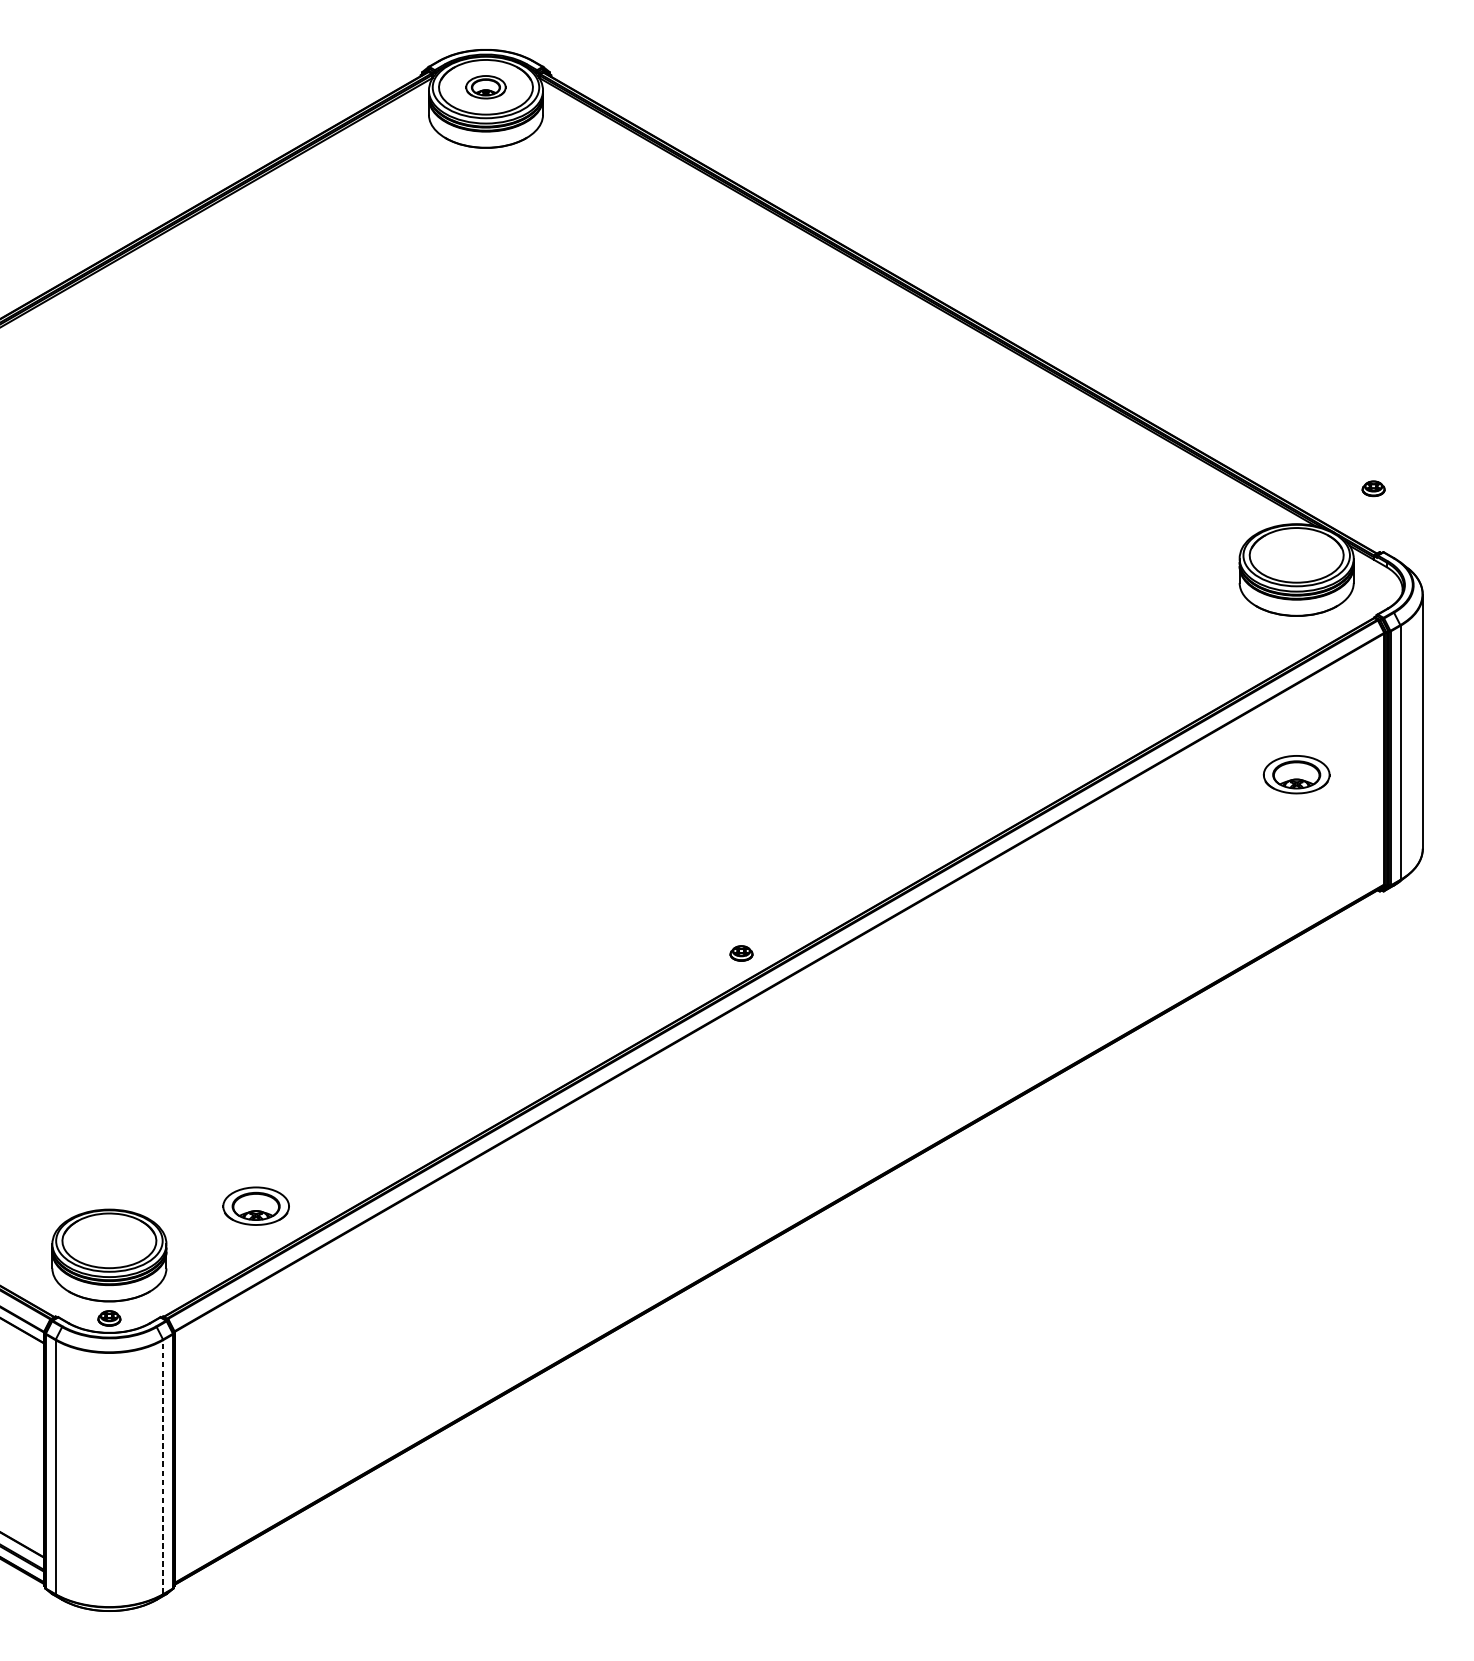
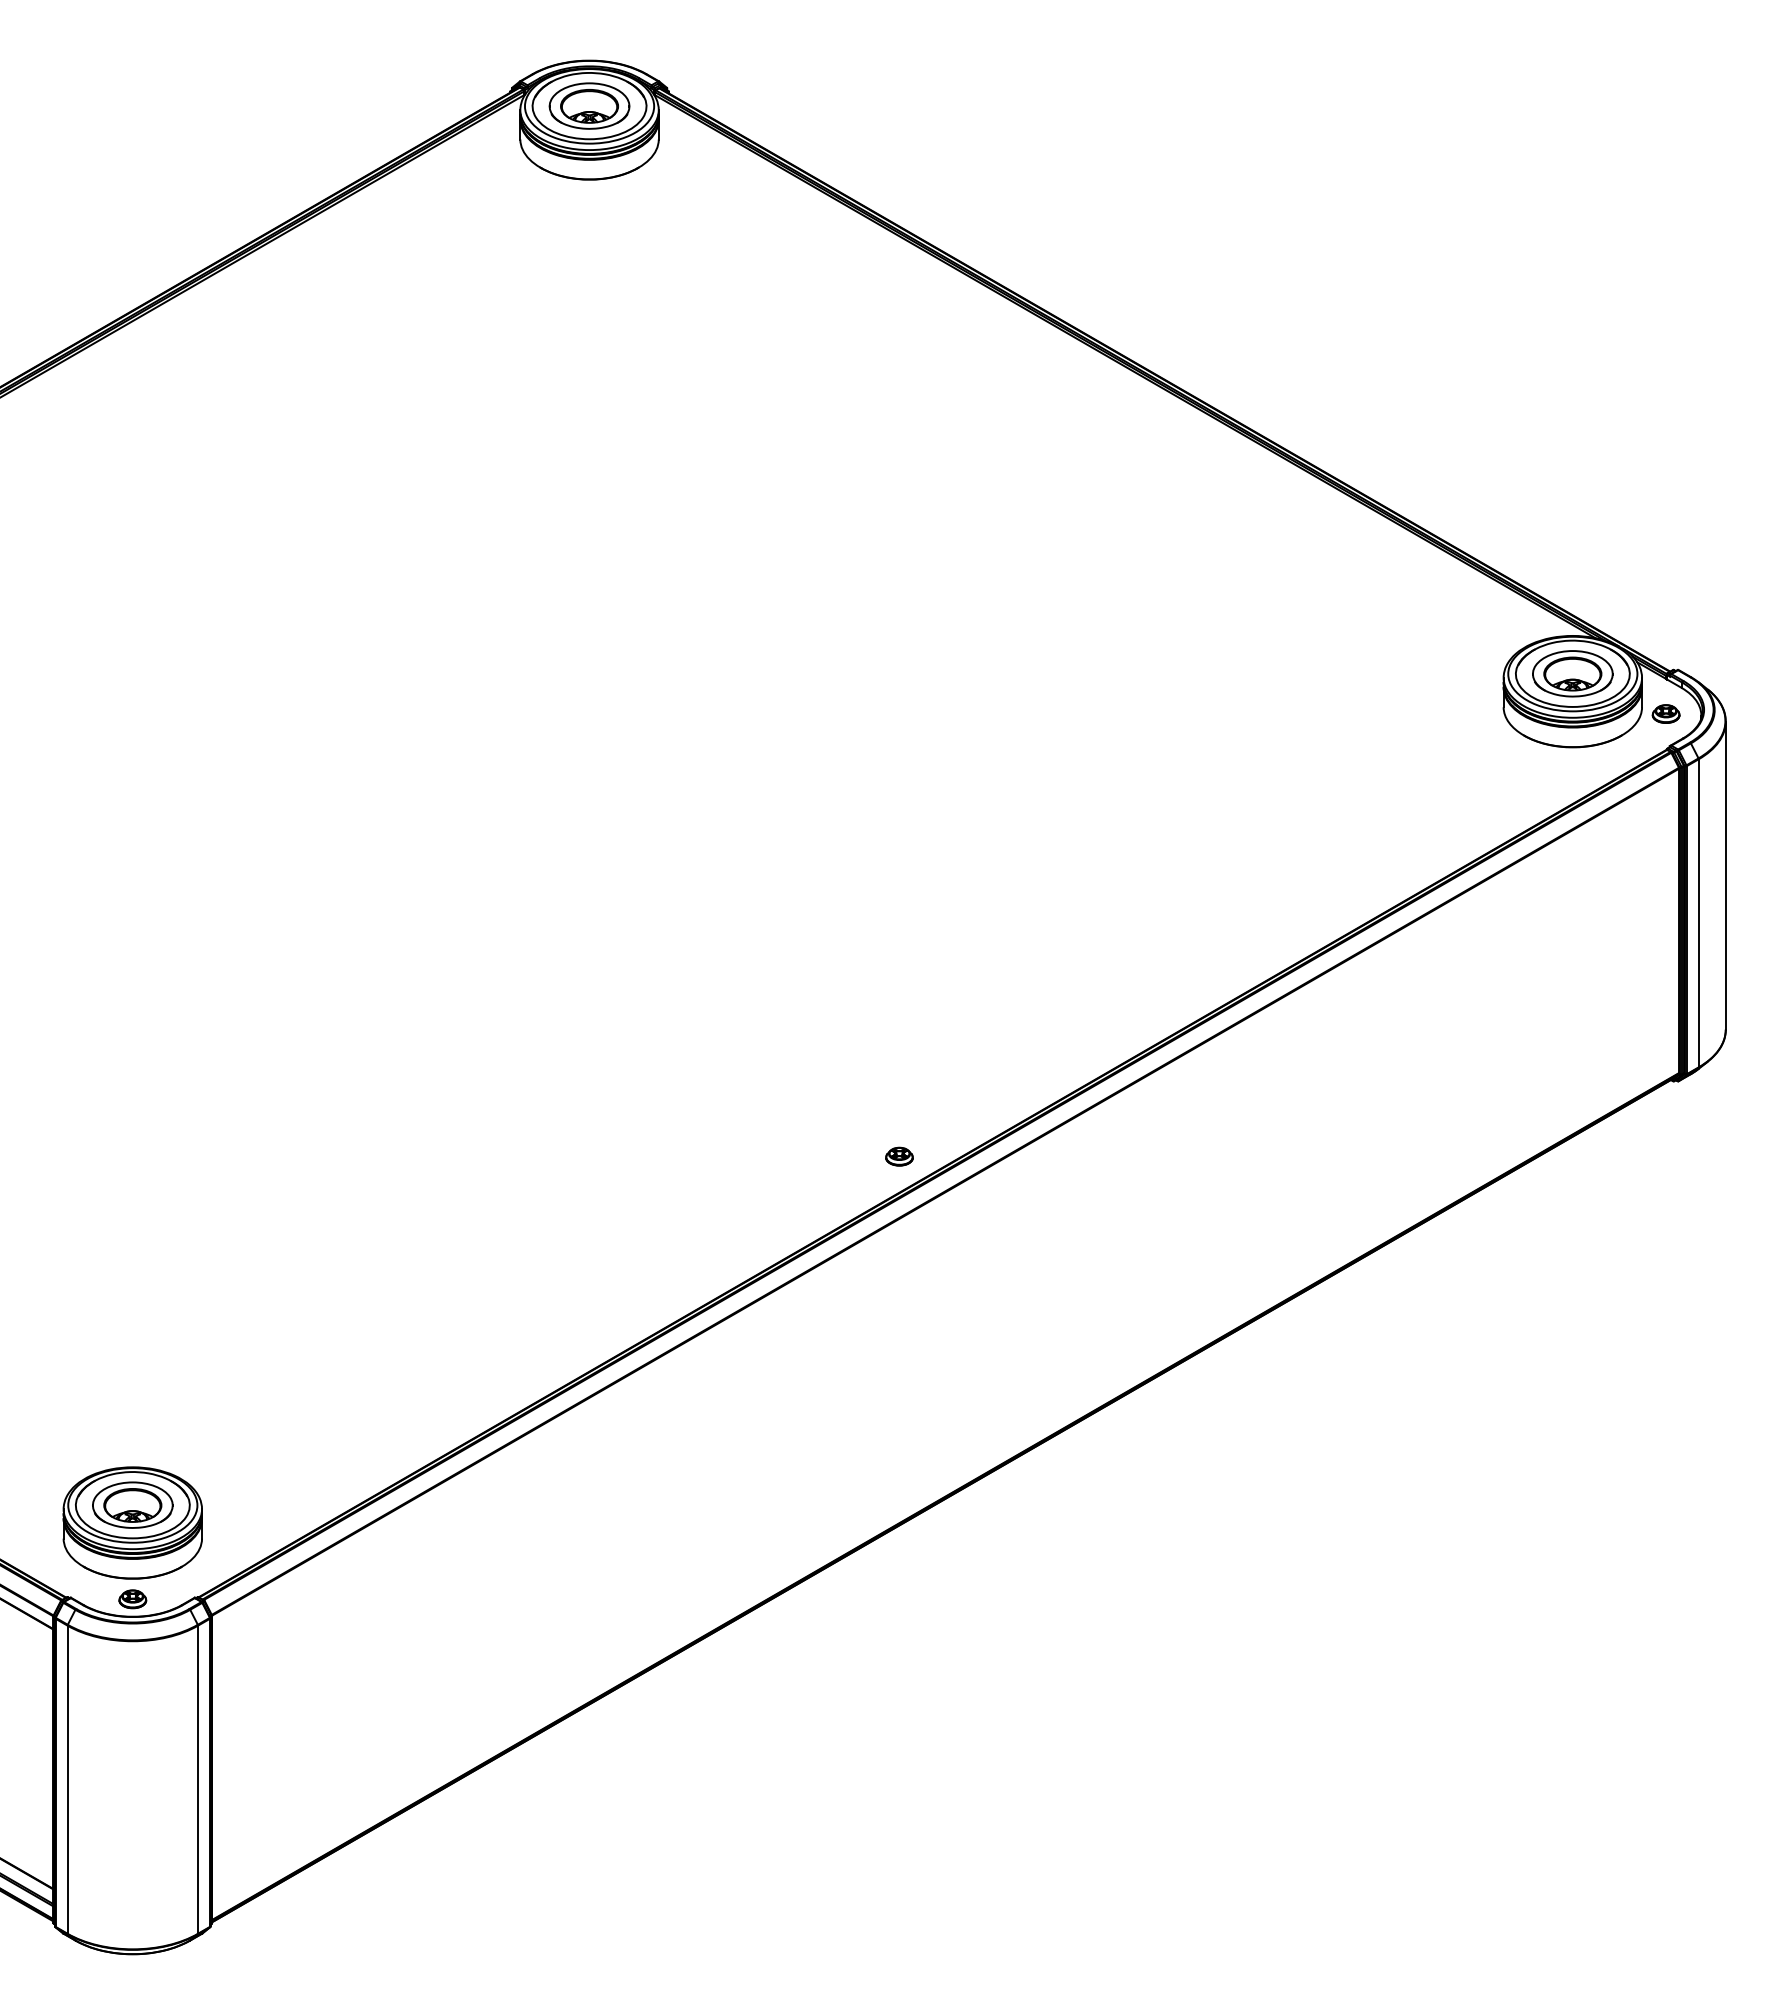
part: (485, 86) -> (589, 105), size x1.67
part: (1373, 488) -> (1665, 713), moved
part: (1296, 774) -> (1572, 673), moved
part: (255, 1205) -> (132, 1504), moved
line: (163, 1467) -> (198, 1779), dashed -> solid

